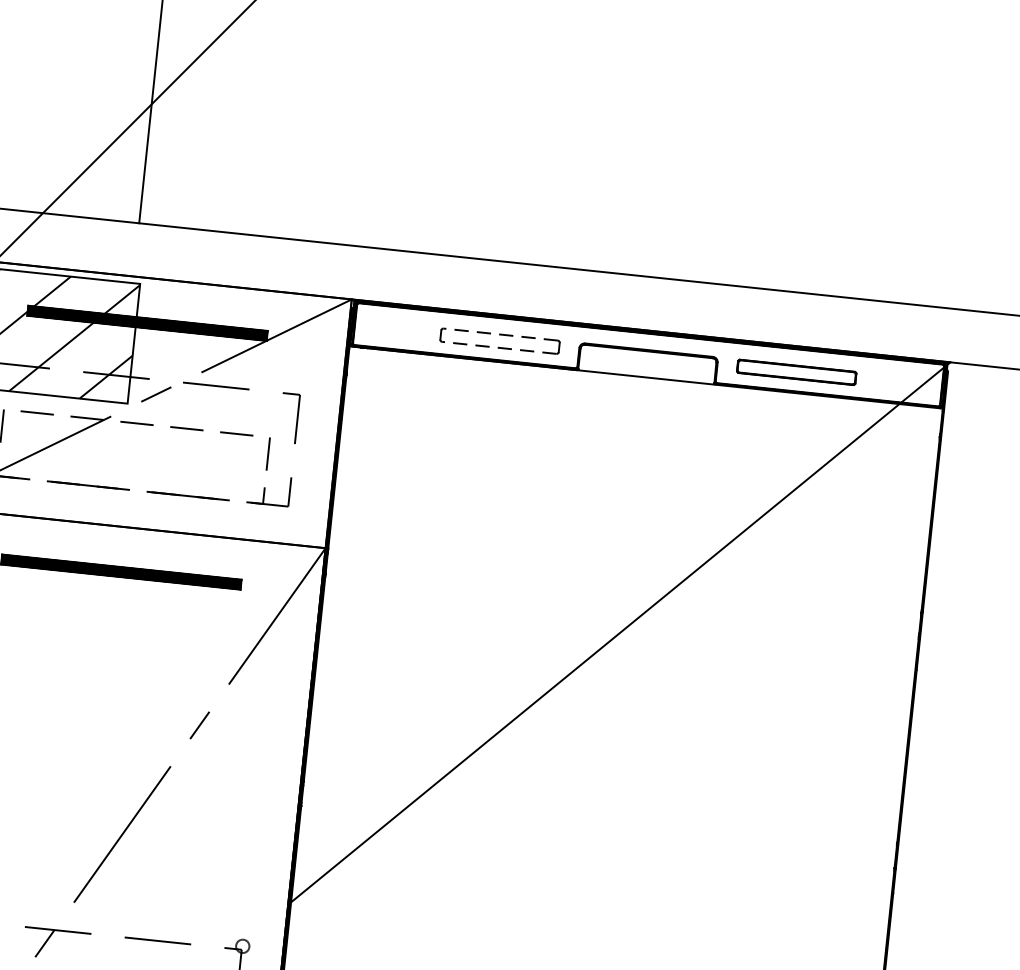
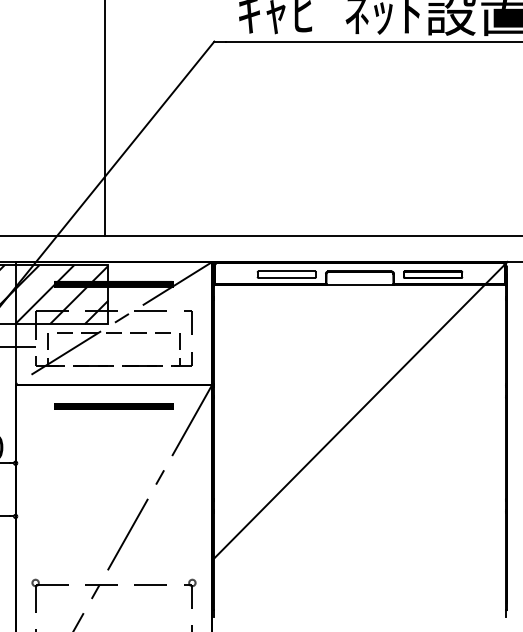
line: (500, 334) -> (286, 271), dashed -> solid
line: (498, 346) -> (286, 277), dashed -> solid

